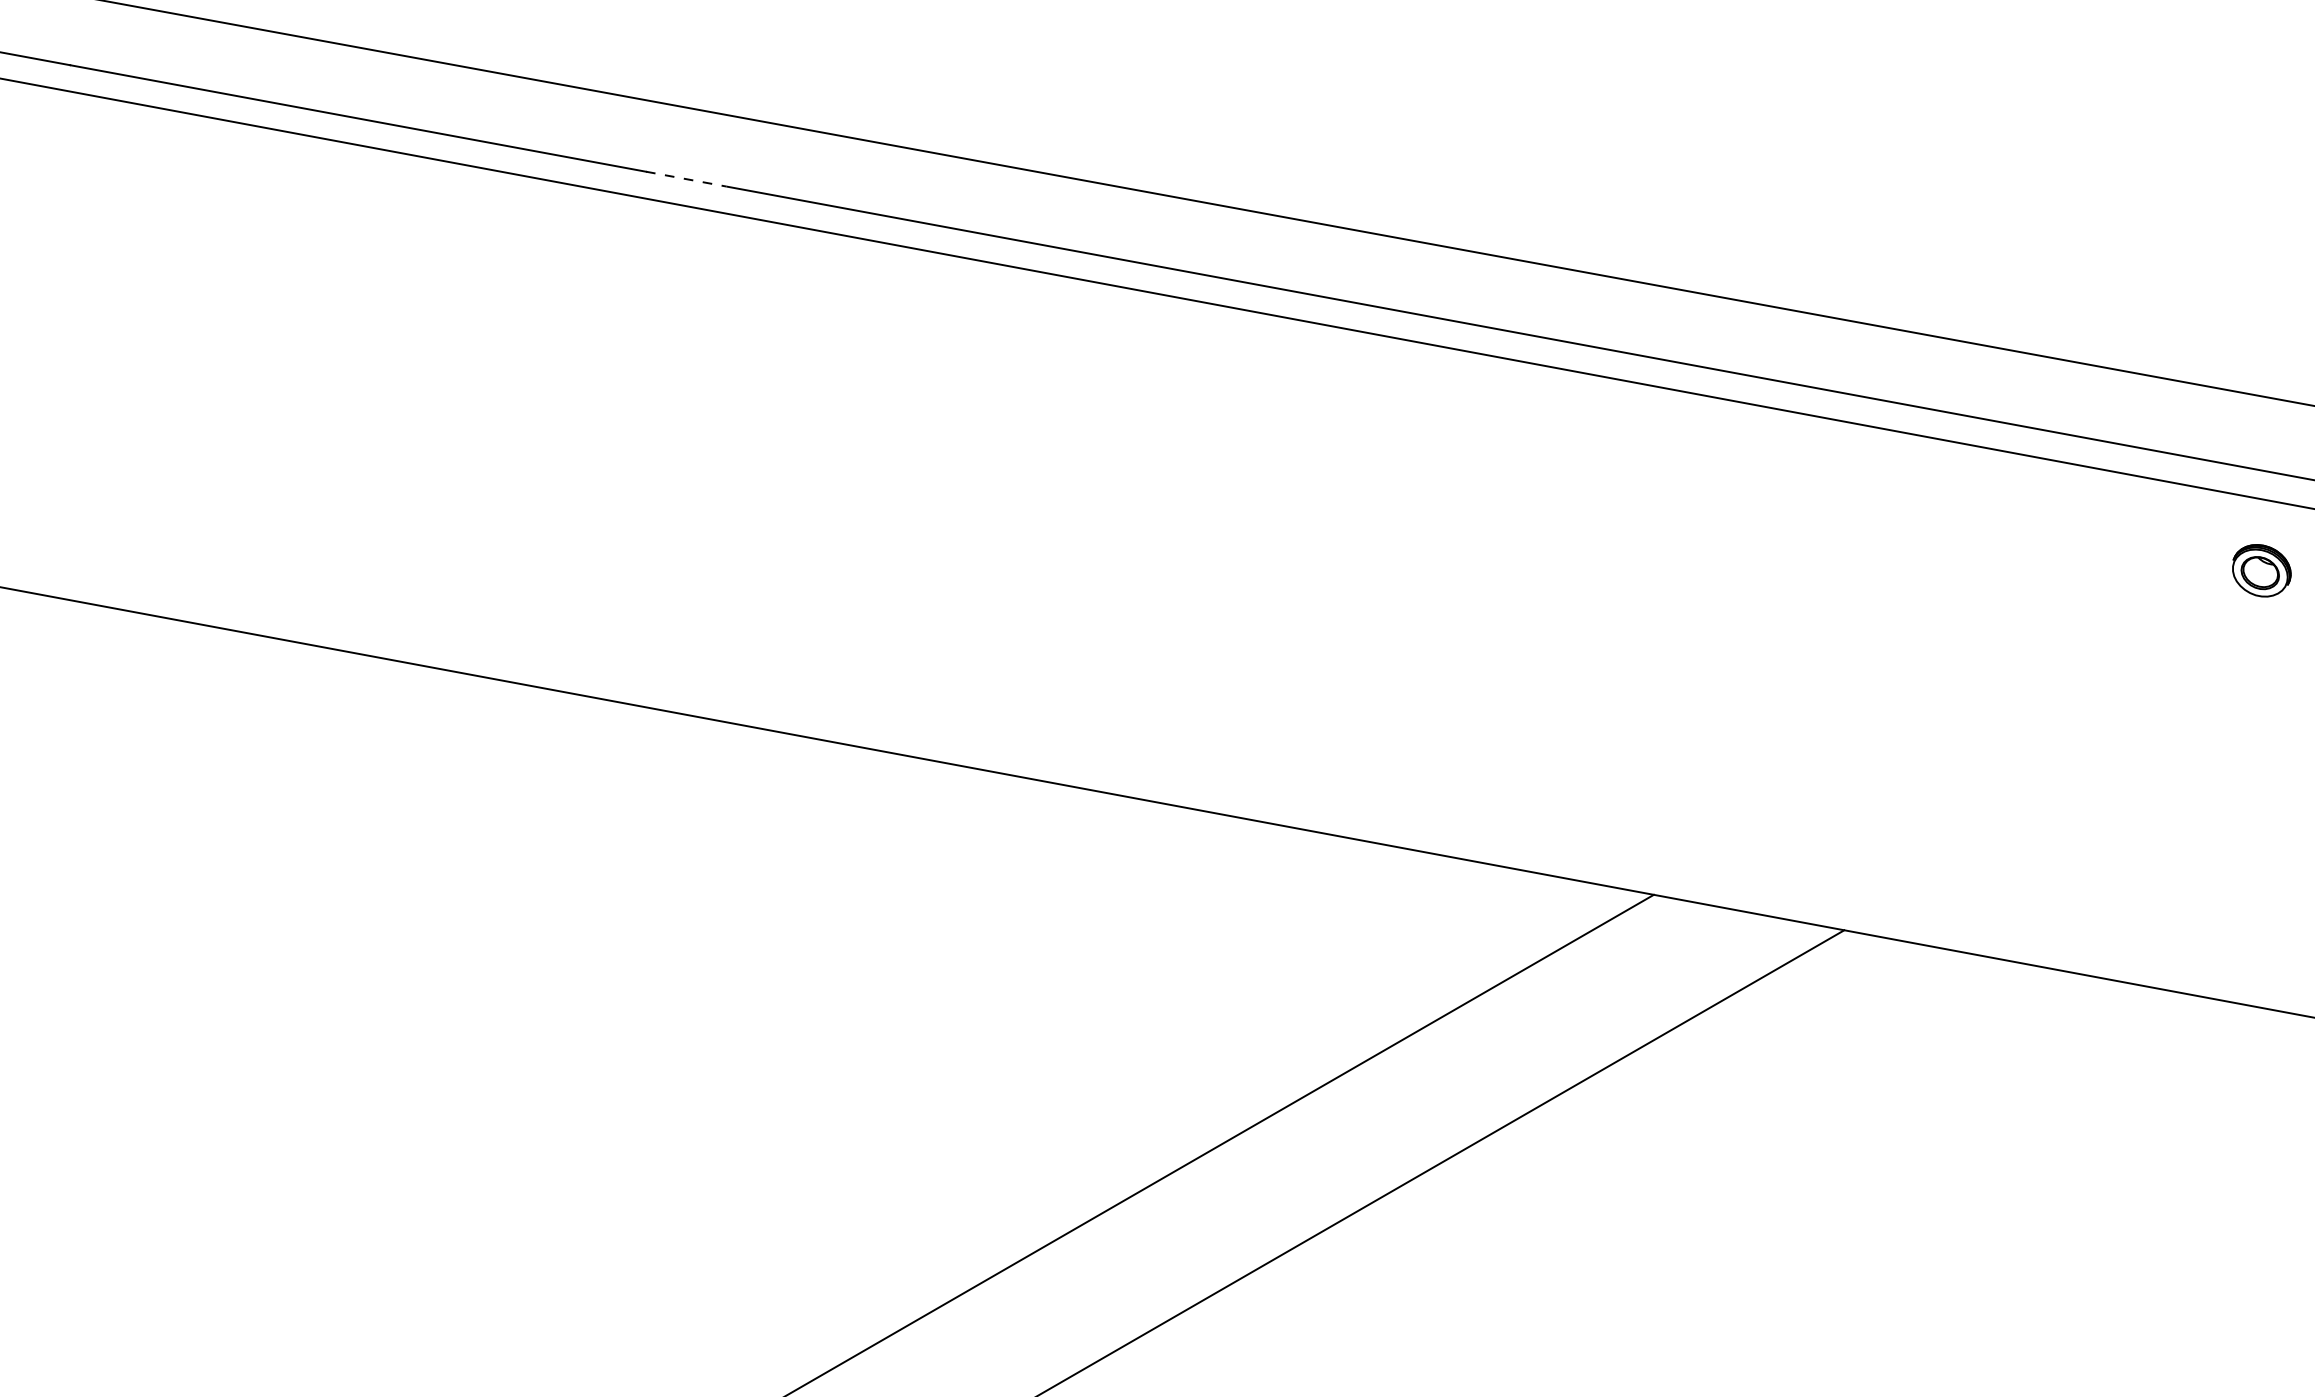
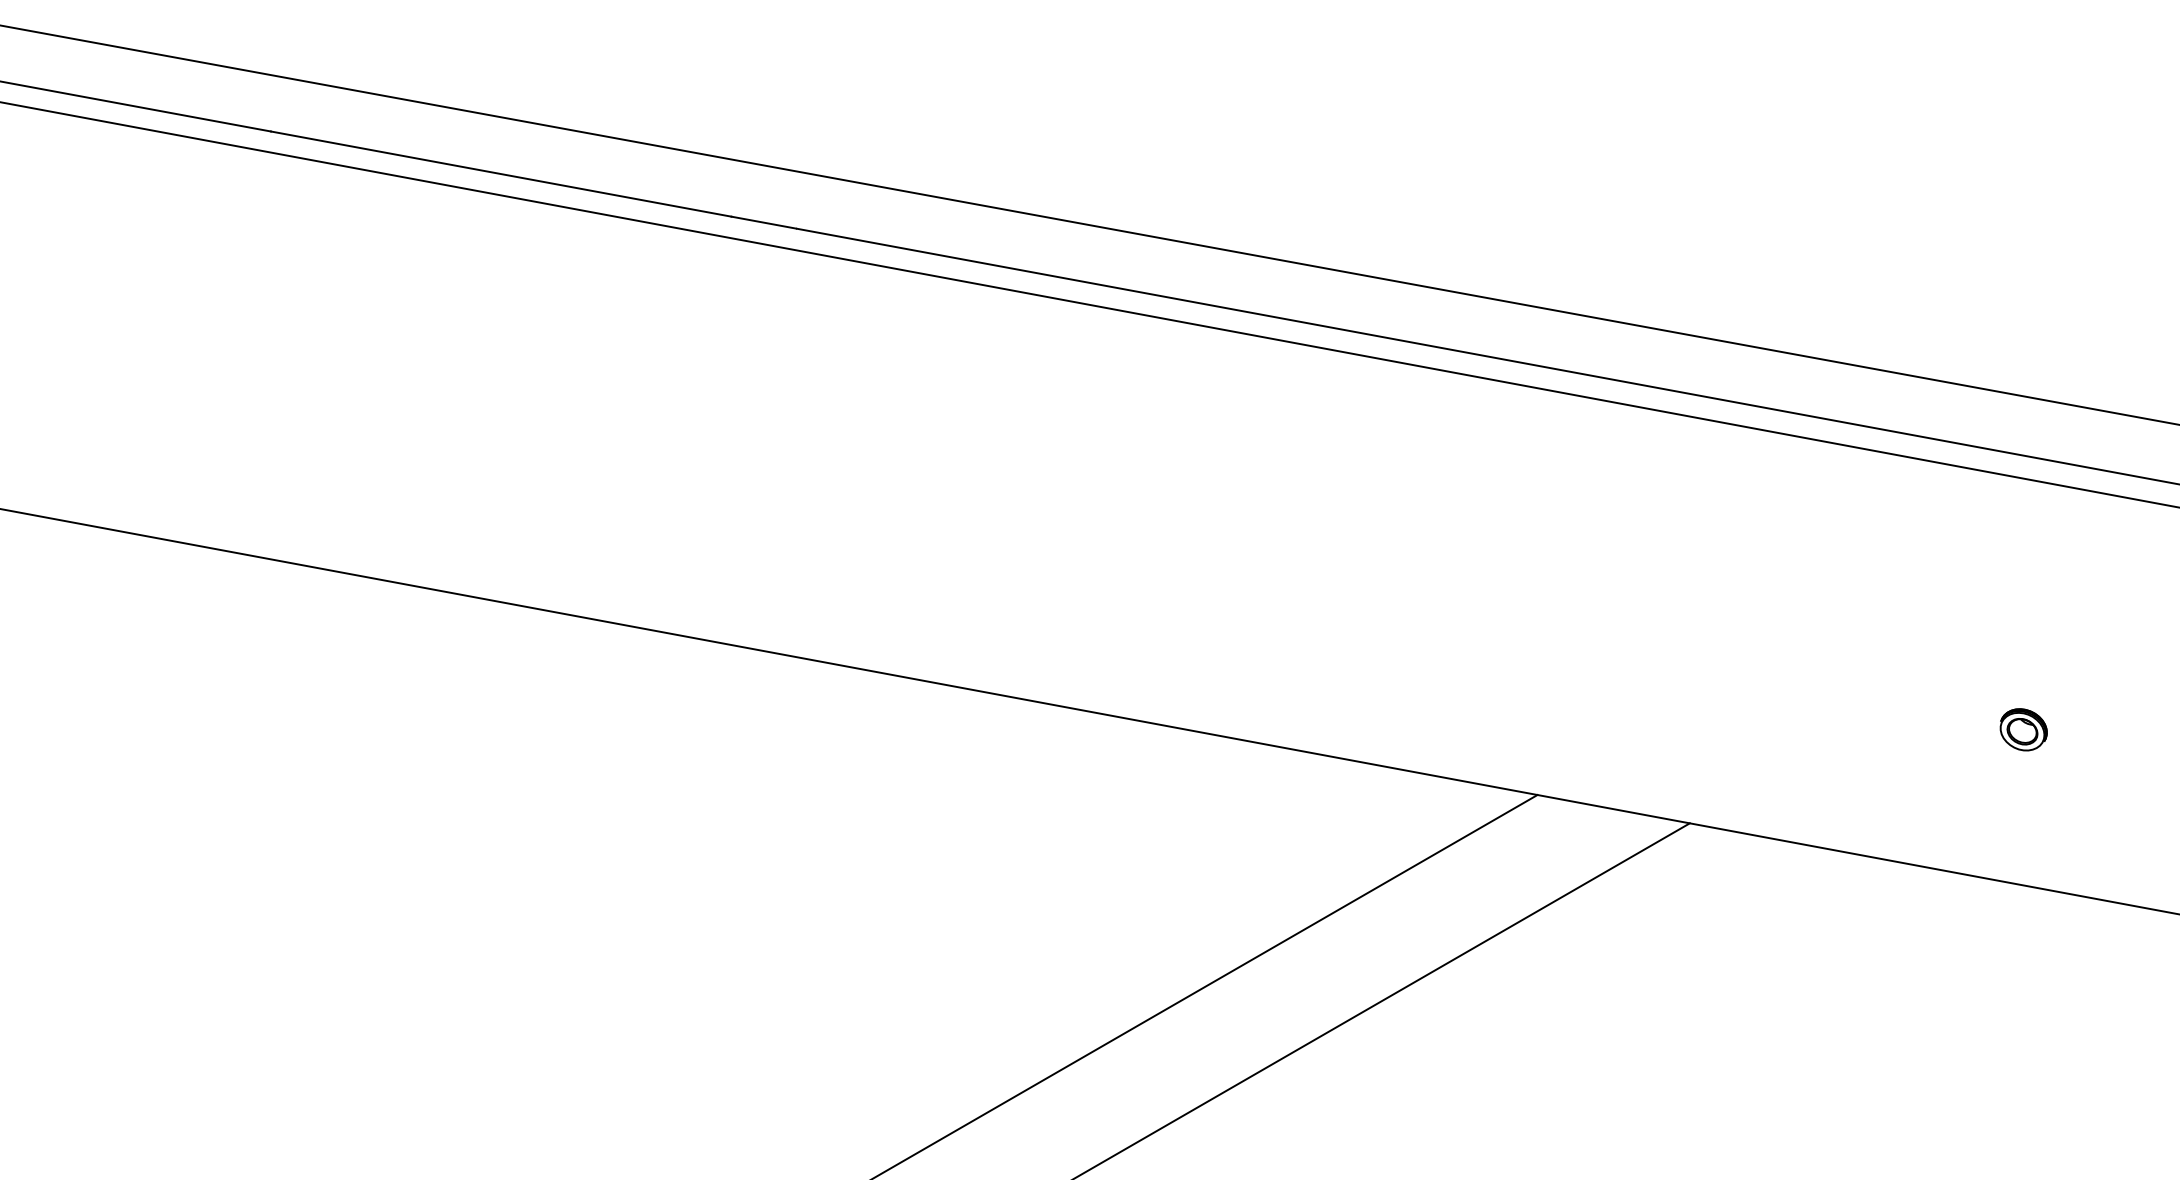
line: (686, 178) -> (763, 222), dashed -> solid
part: (2261, 570) -> (2023, 729), moved

